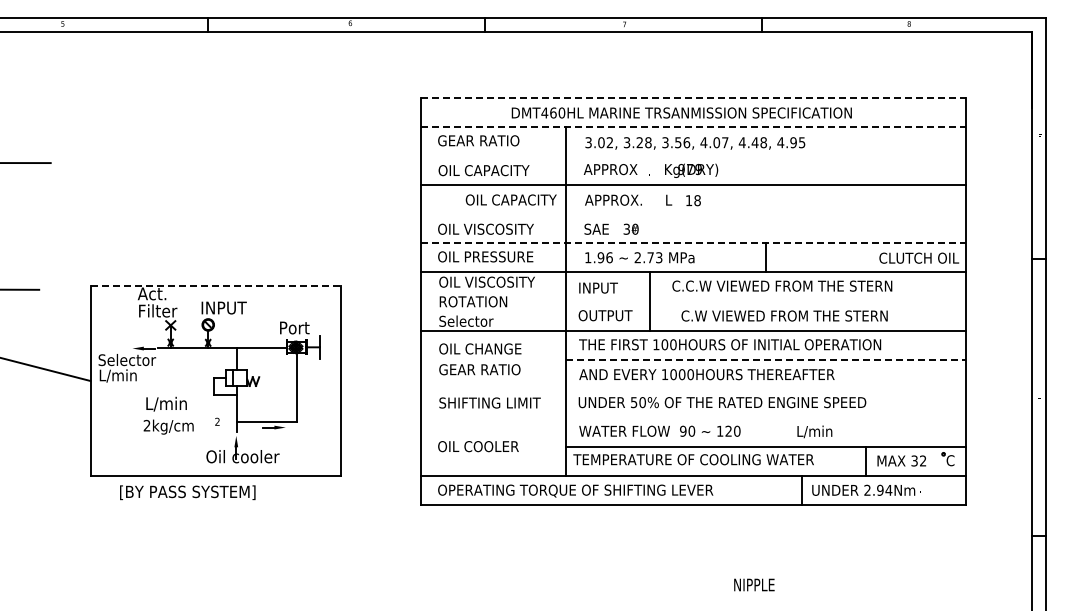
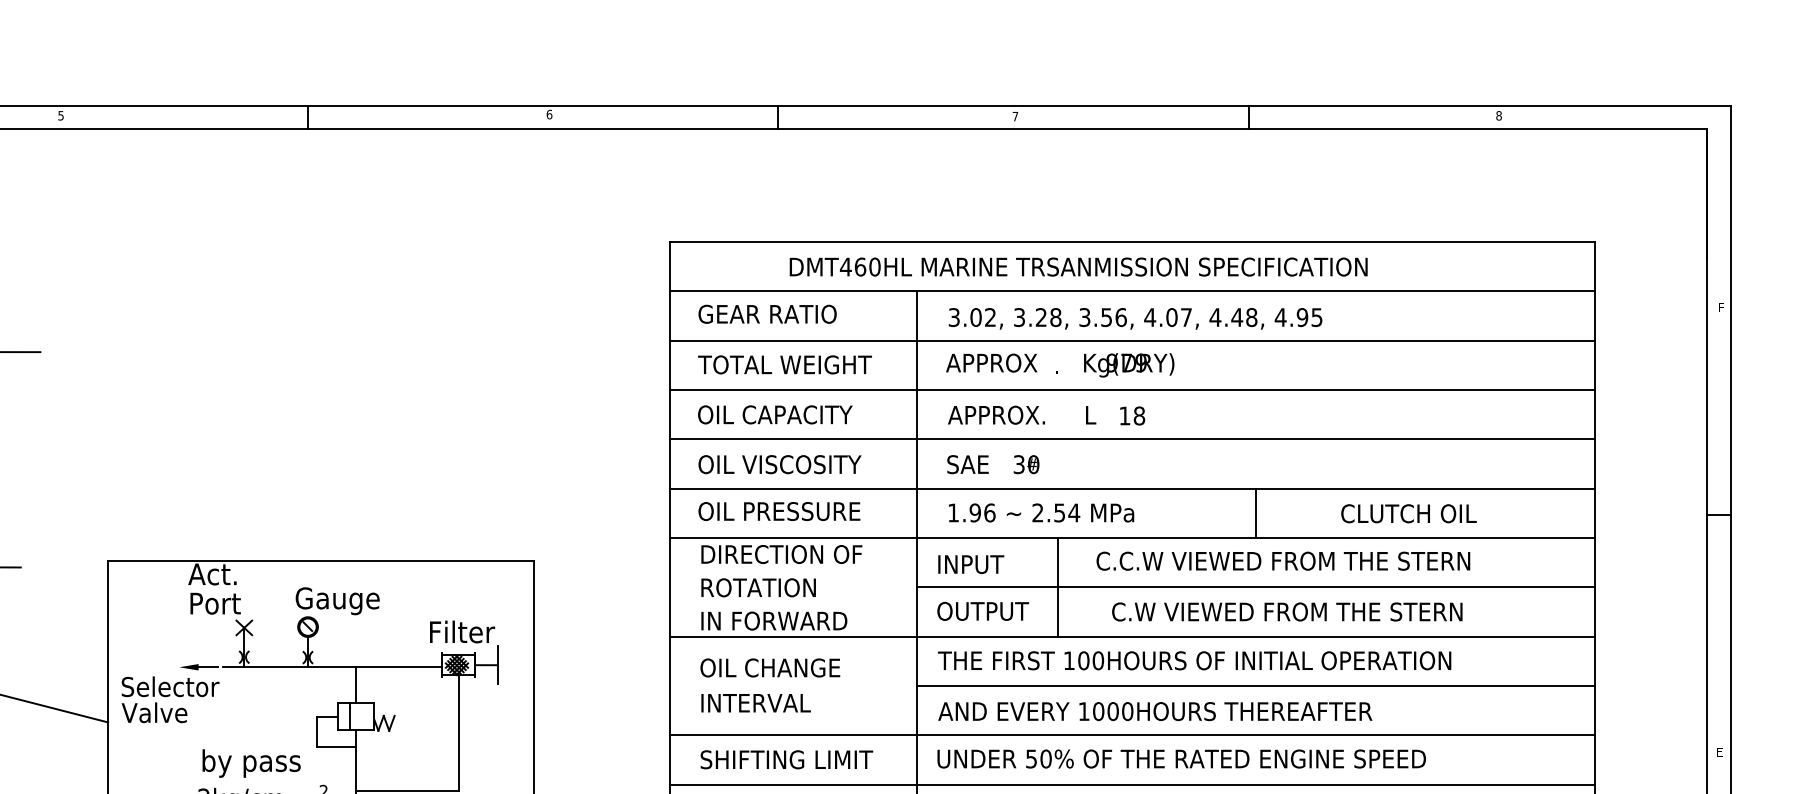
line: (693, 98) -> (1132, 242), dashed -> solid
text: (681, 112) -> (1078, 266), moved
line: (693, 127) -> (1132, 291), dashed -> solid
line: (693, 156) -> (1132, 340), added
text: (488, 170) -> (784, 364), OIL CAPACITY -> TOTAL WEIGHT
text: (510, 199) -> (773, 414), moved
line: (693, 214) -> (1132, 439), added
line: (693, 243) -> (1132, 488), dashed -> solid
text: (654, 257) -> (1066, 512), 2.73 -> 2.54
text: (919, 257) -> (1409, 512), moved
text: (486, 281) -> (780, 553), OIL VISCOSITY -> DIRECTION OF
line: (216, 286) -> (322, 561), dashed -> solid
line: (765, 301) -> (1254, 587), added
text: (225, 309) -> (337, 600), INPUT -> Gauge
text: (158, 310) -> (223, 602), Filter -> Port
text: (482, 320) -> (773, 619), Selector -> IN FORWARD
text: (299, 327) -> (463, 631), Port -> Filter
line: (766, 359) -> (1256, 685), dashed -> solid
text: (479, 369) -> (768, 702), GEAR RATIO -> INTERVAL
text: (117, 375) -> (153, 713), L/min -> Valve
line: (693, 388) -> (1132, 735), added
text: (174, 404) -> (250, 762), L/min -> by pass
line: (693, 417) -> (1132, 784), added

